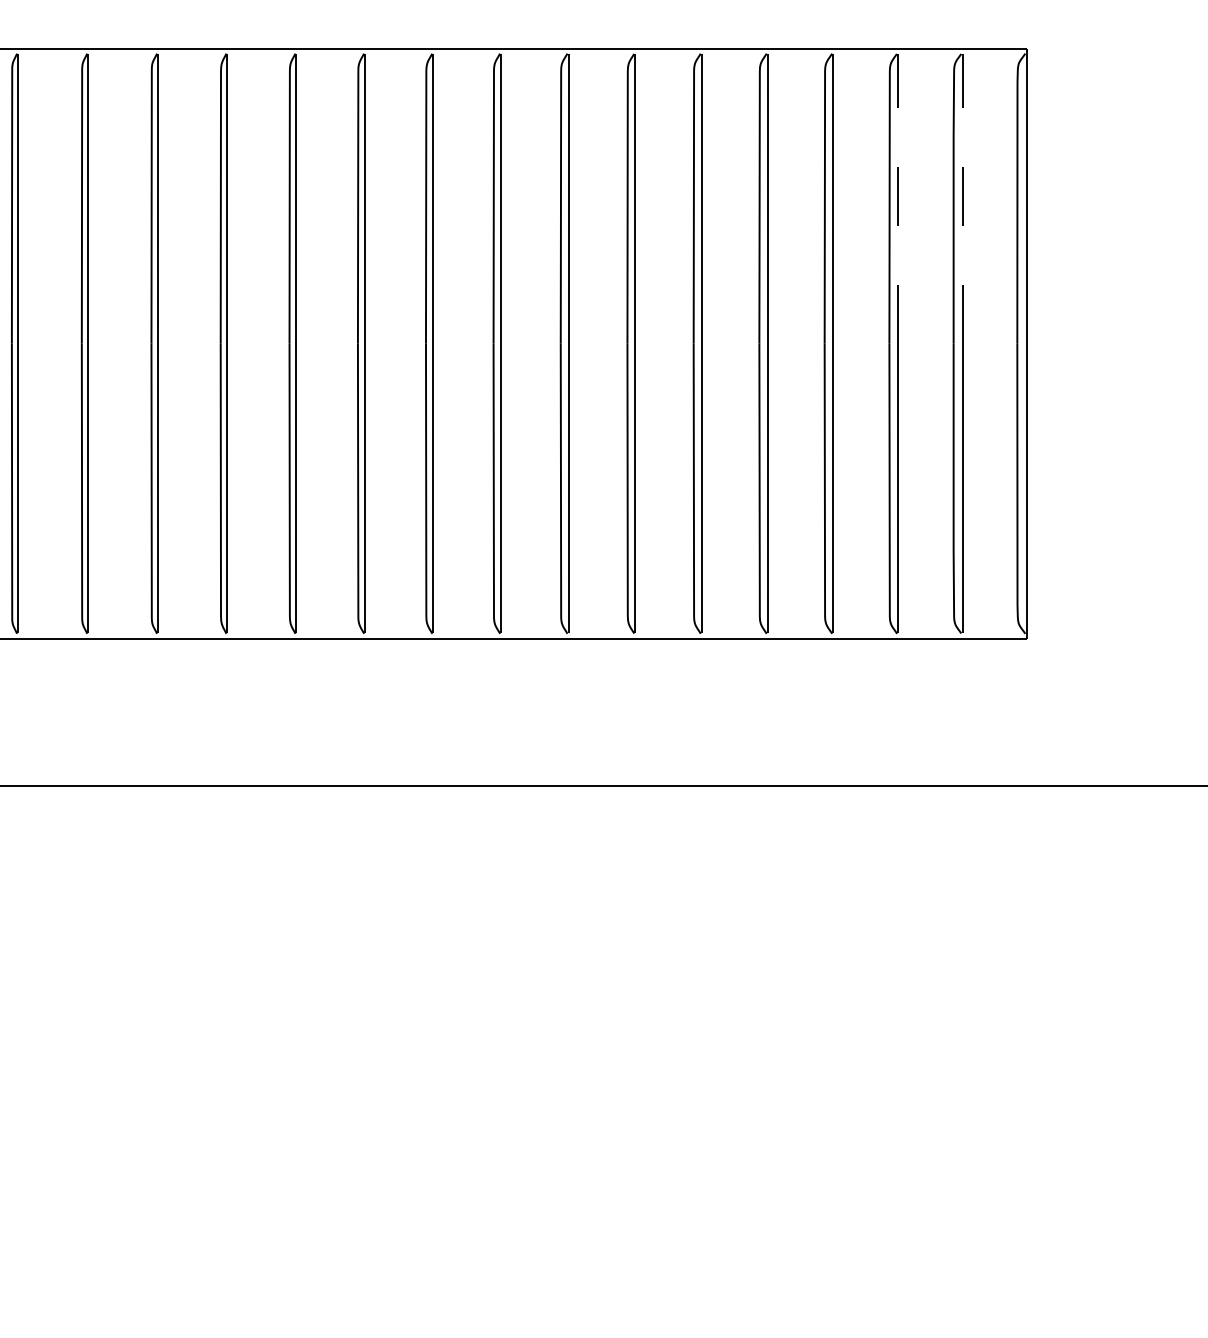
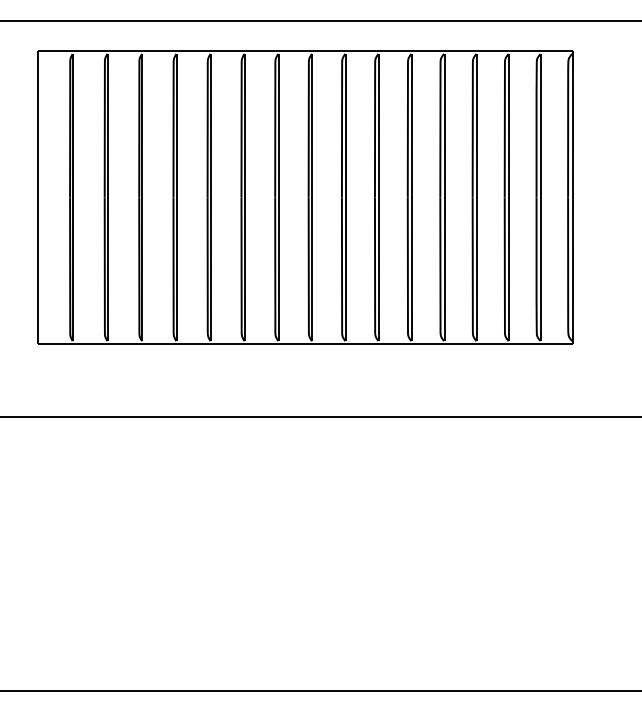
line: (899, 198) -> (509, 125), dashed -> solid
line: (963, 198) -> (541, 125), dashed -> solid

